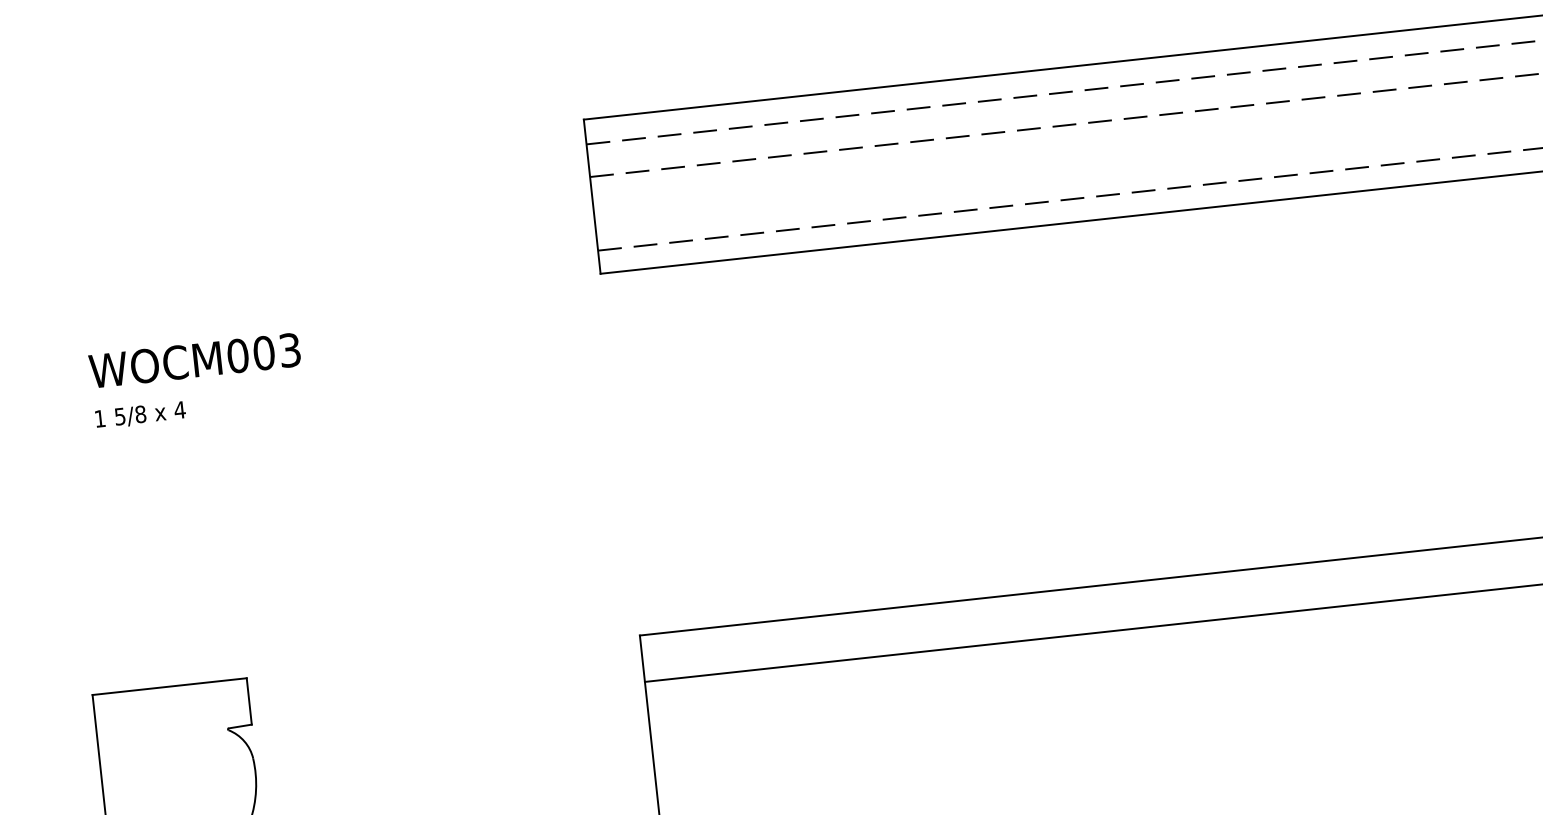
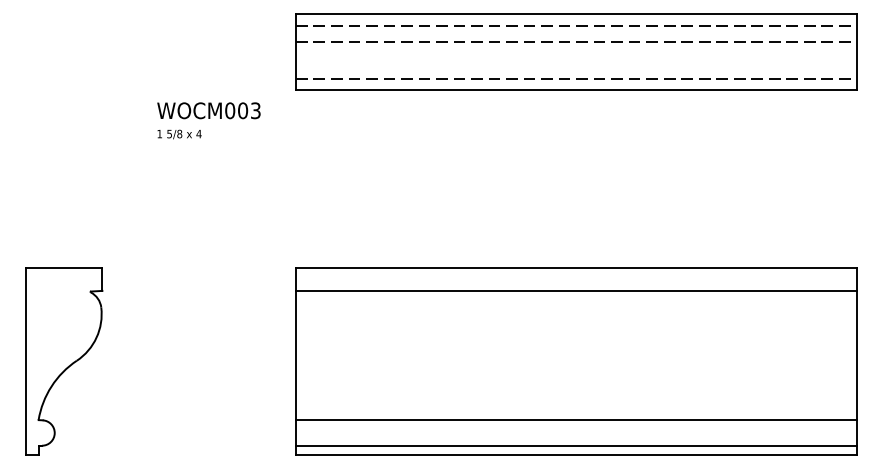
text: (196, 380) -> (208, 120), moved

